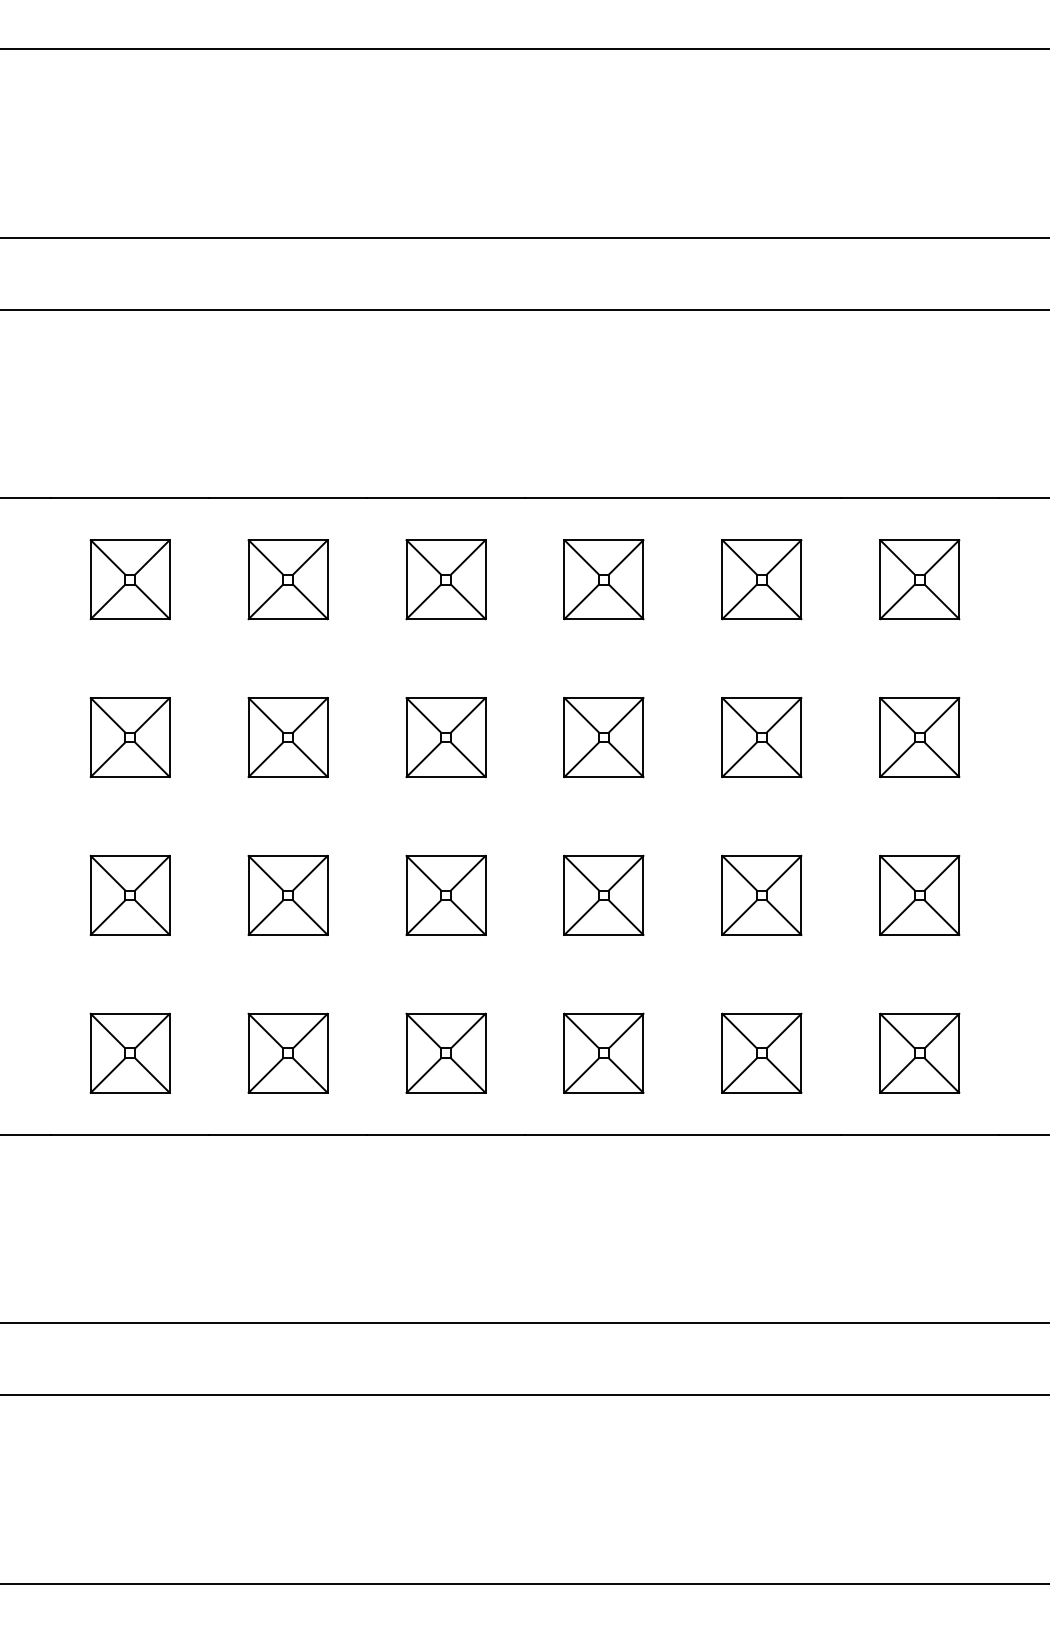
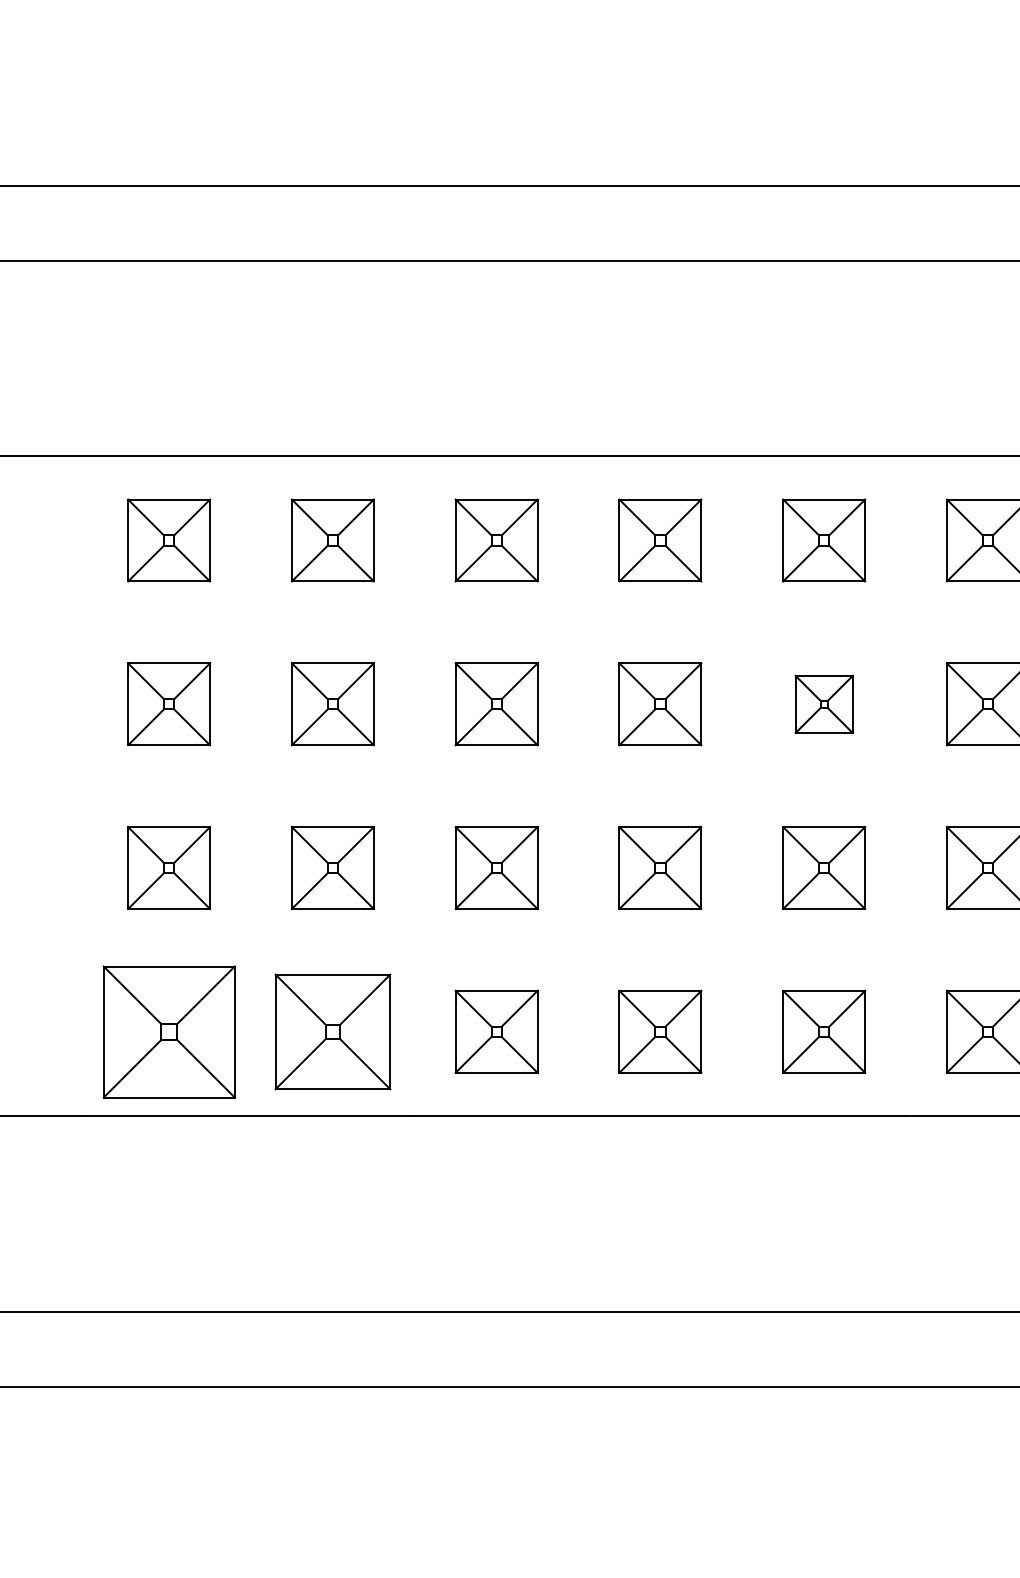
part: (761, 737) -> (823, 704), size x0.7
part: (129, 1052) -> (168, 1030), size x1.6
part: (287, 1052) -> (332, 1030), size x1.4

